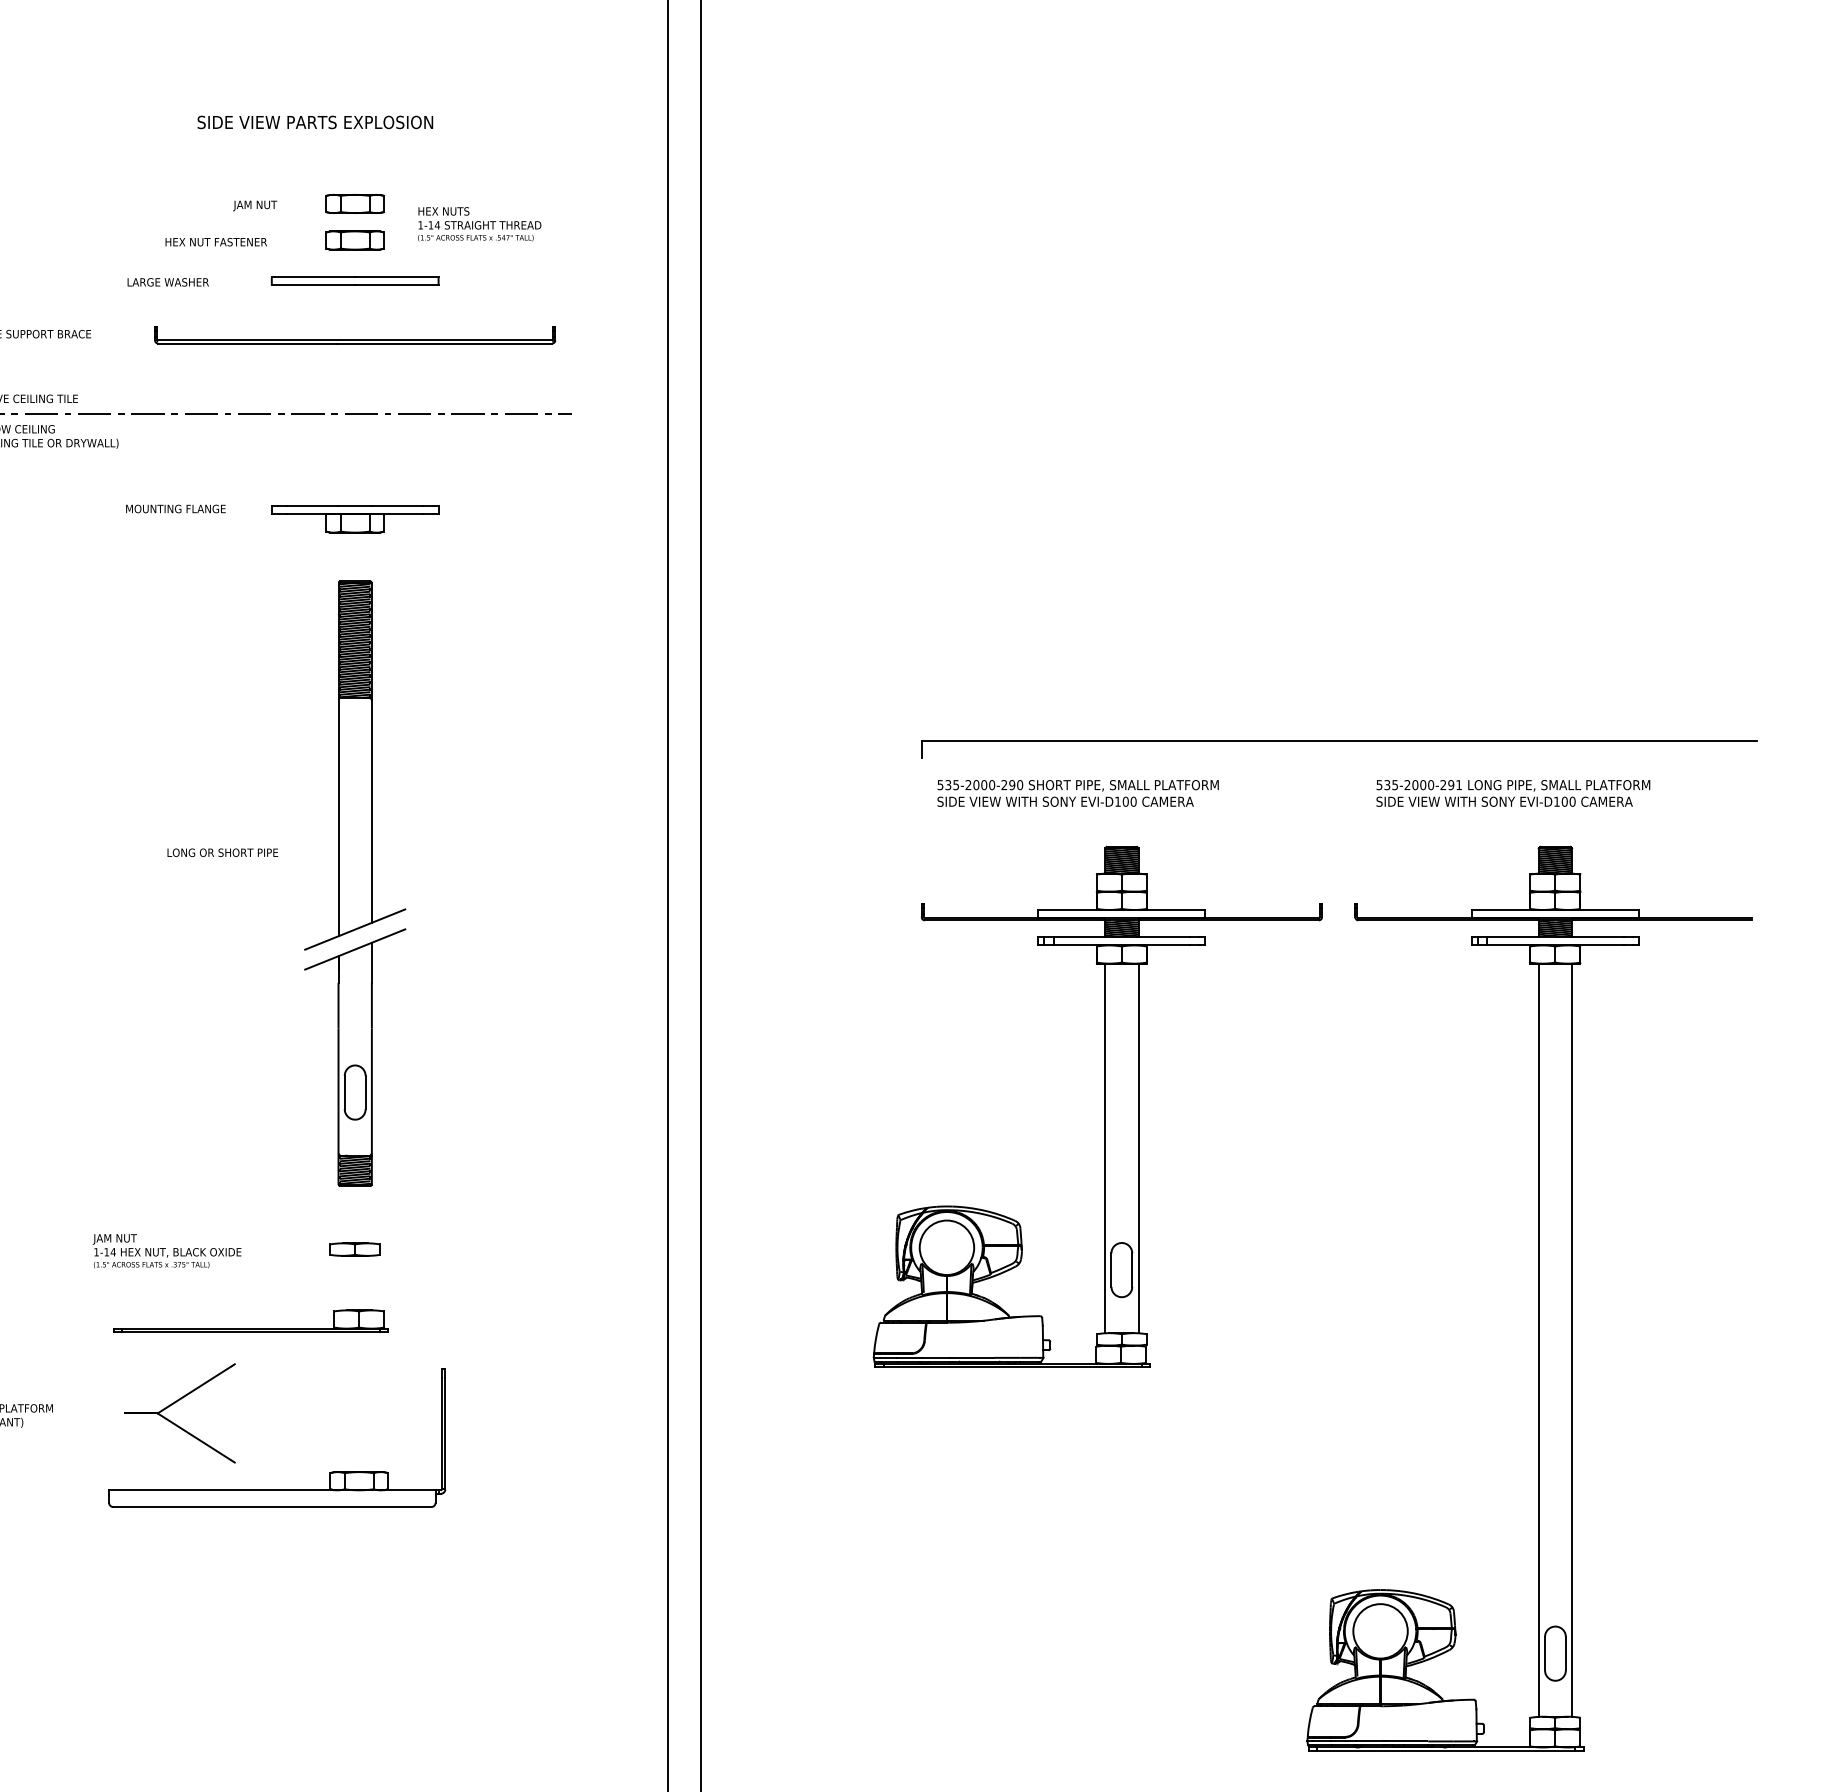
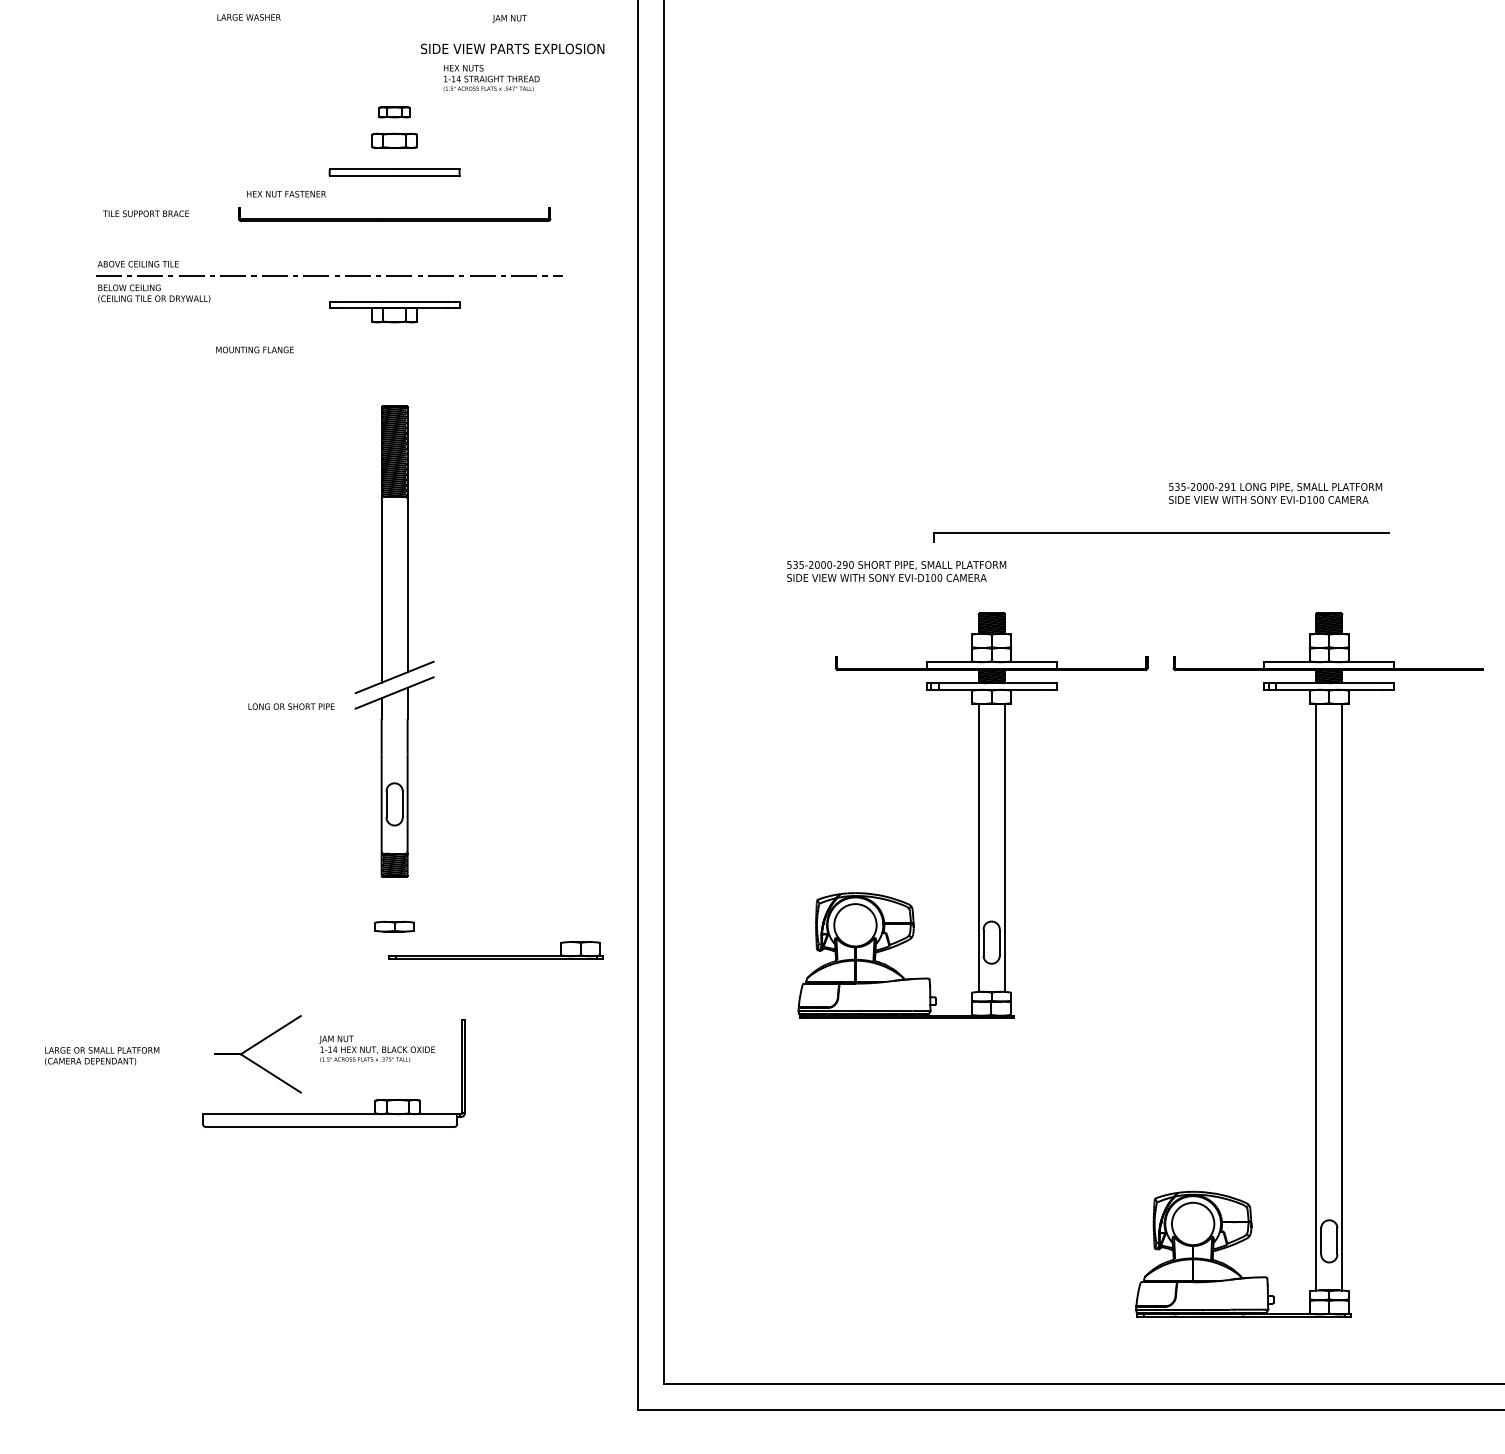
text: (315, 121) -> (512, 48), moved
part: (355, 204) -> (394, 112), size x0.7
text: (254, 205) -> (509, 18), moved
text: (479, 224) -> (491, 78), moved
text: (216, 241) -> (286, 193), moved
text: (167, 282) -> (248, 17), moved
part: (355, 519) -> (394, 312), moved
part: (1339, 749) -> (1161, 537), size x0.7
text: (1077, 793) -> (896, 571), moved
text: (1513, 793) -> (1275, 493), moved
text: (222, 852) -> (291, 706), moved
text: (166, 1250) -> (376, 1048), moved
part: (249, 1321) -> (495, 950), moved

